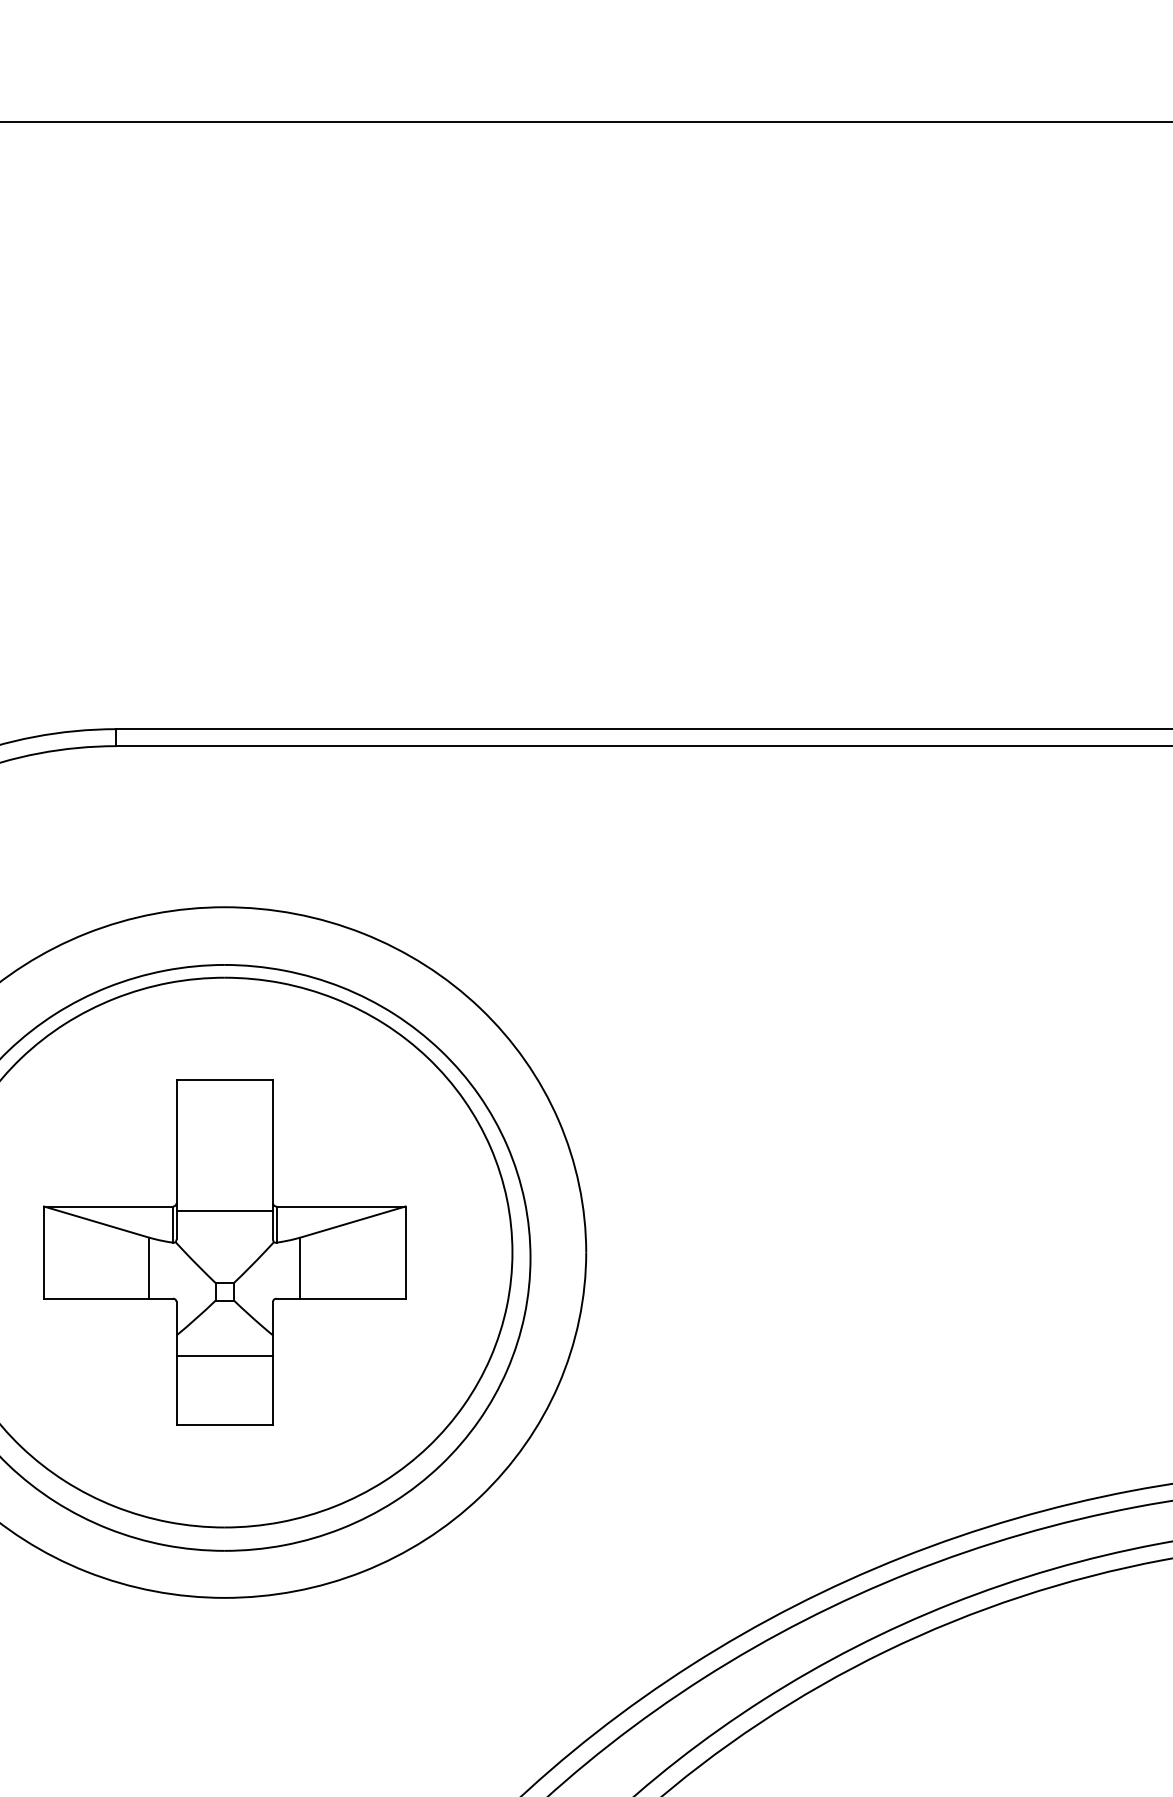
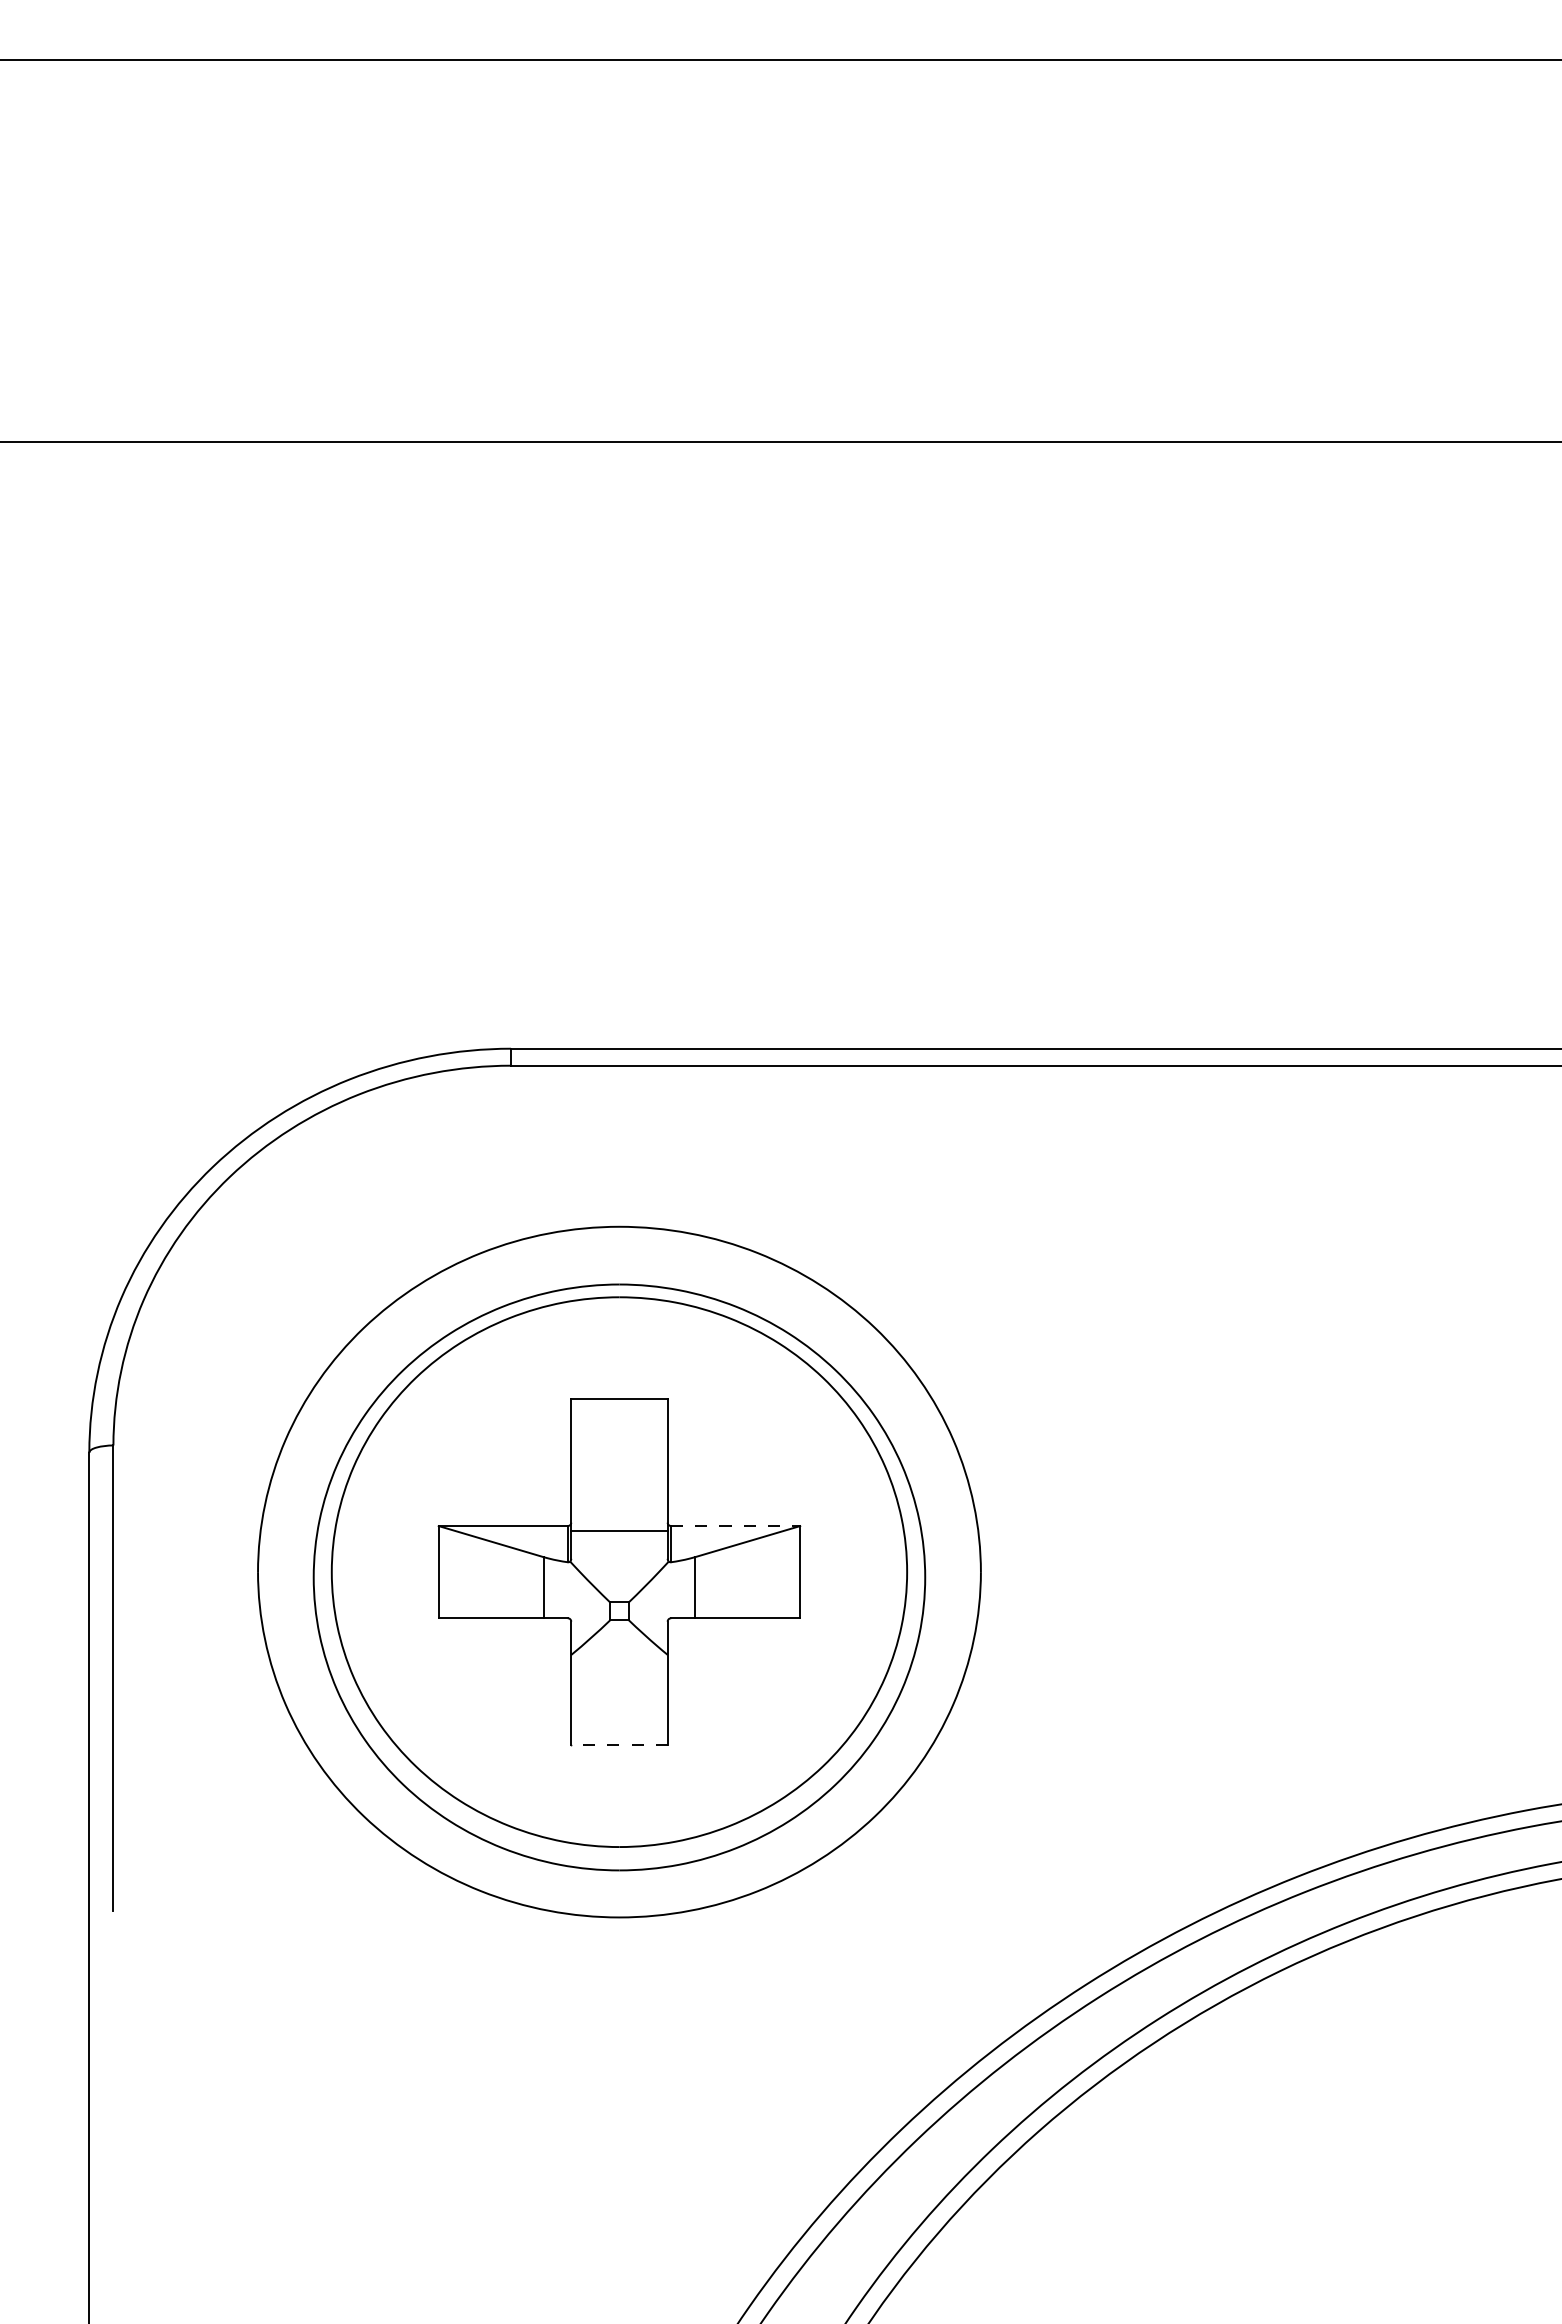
line: (341, 1206) -> (736, 1526), solid -> dashed
line: (224, 1355) -> (619, 1675), removed
line: (223, 1424) -> (618, 1744), solid -> dashed

